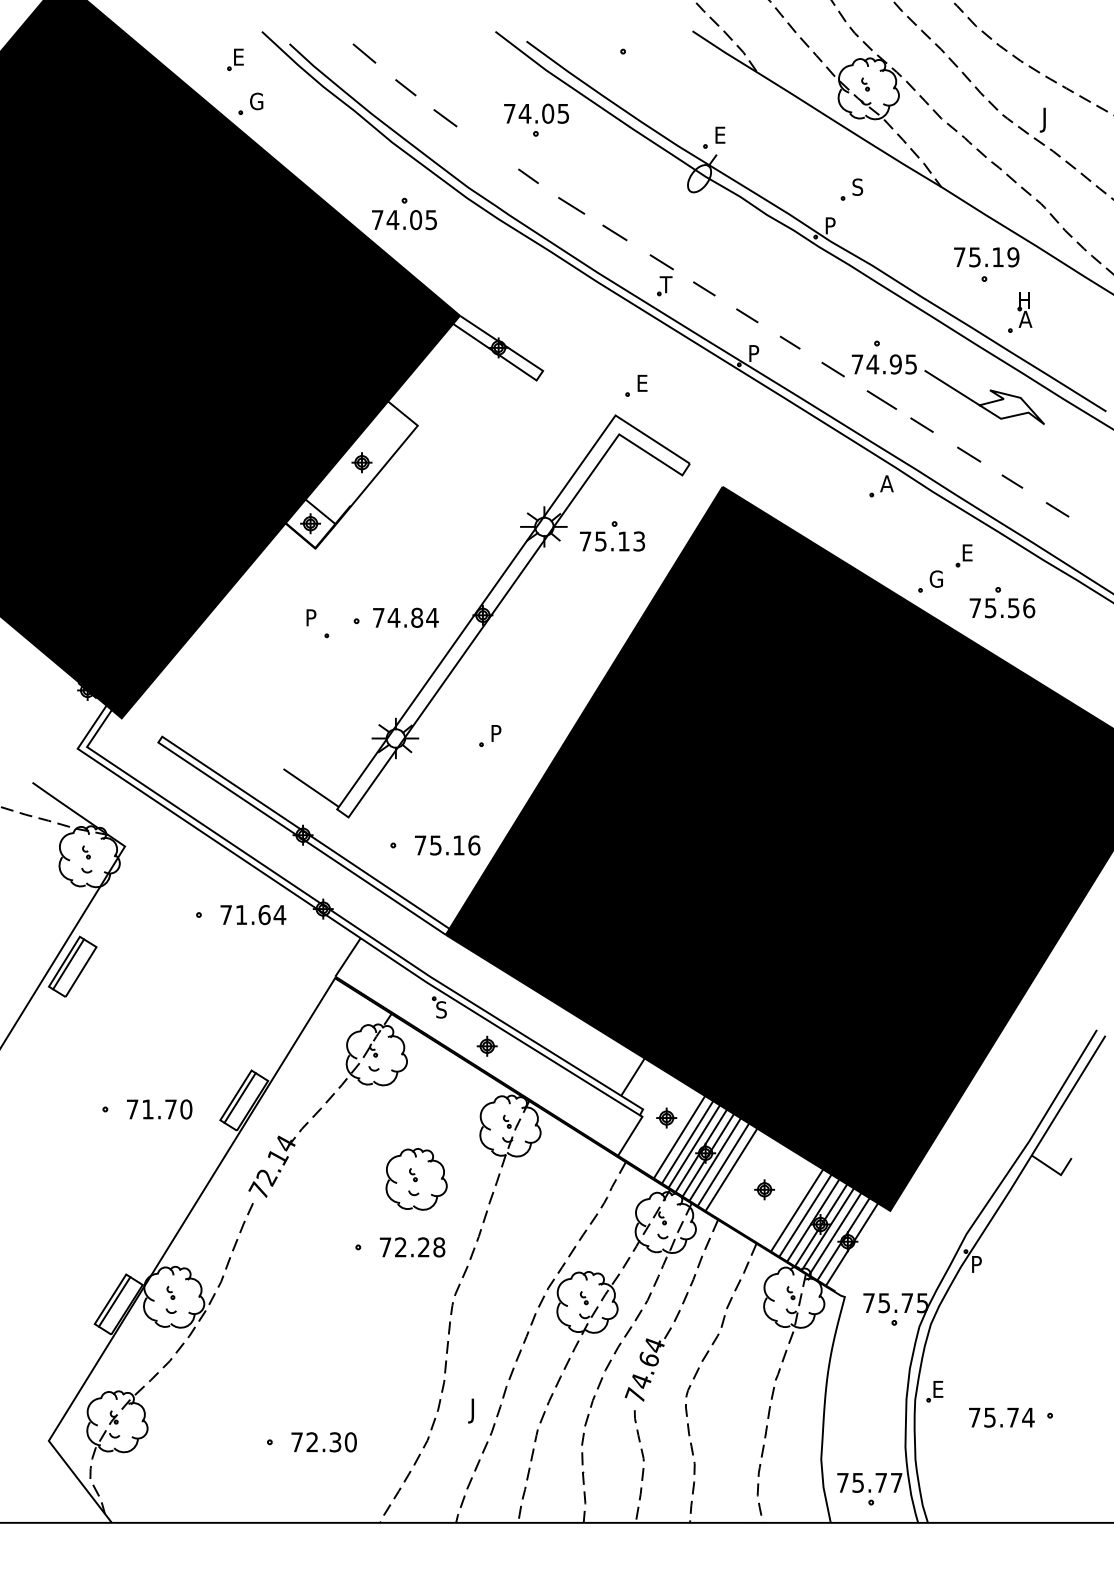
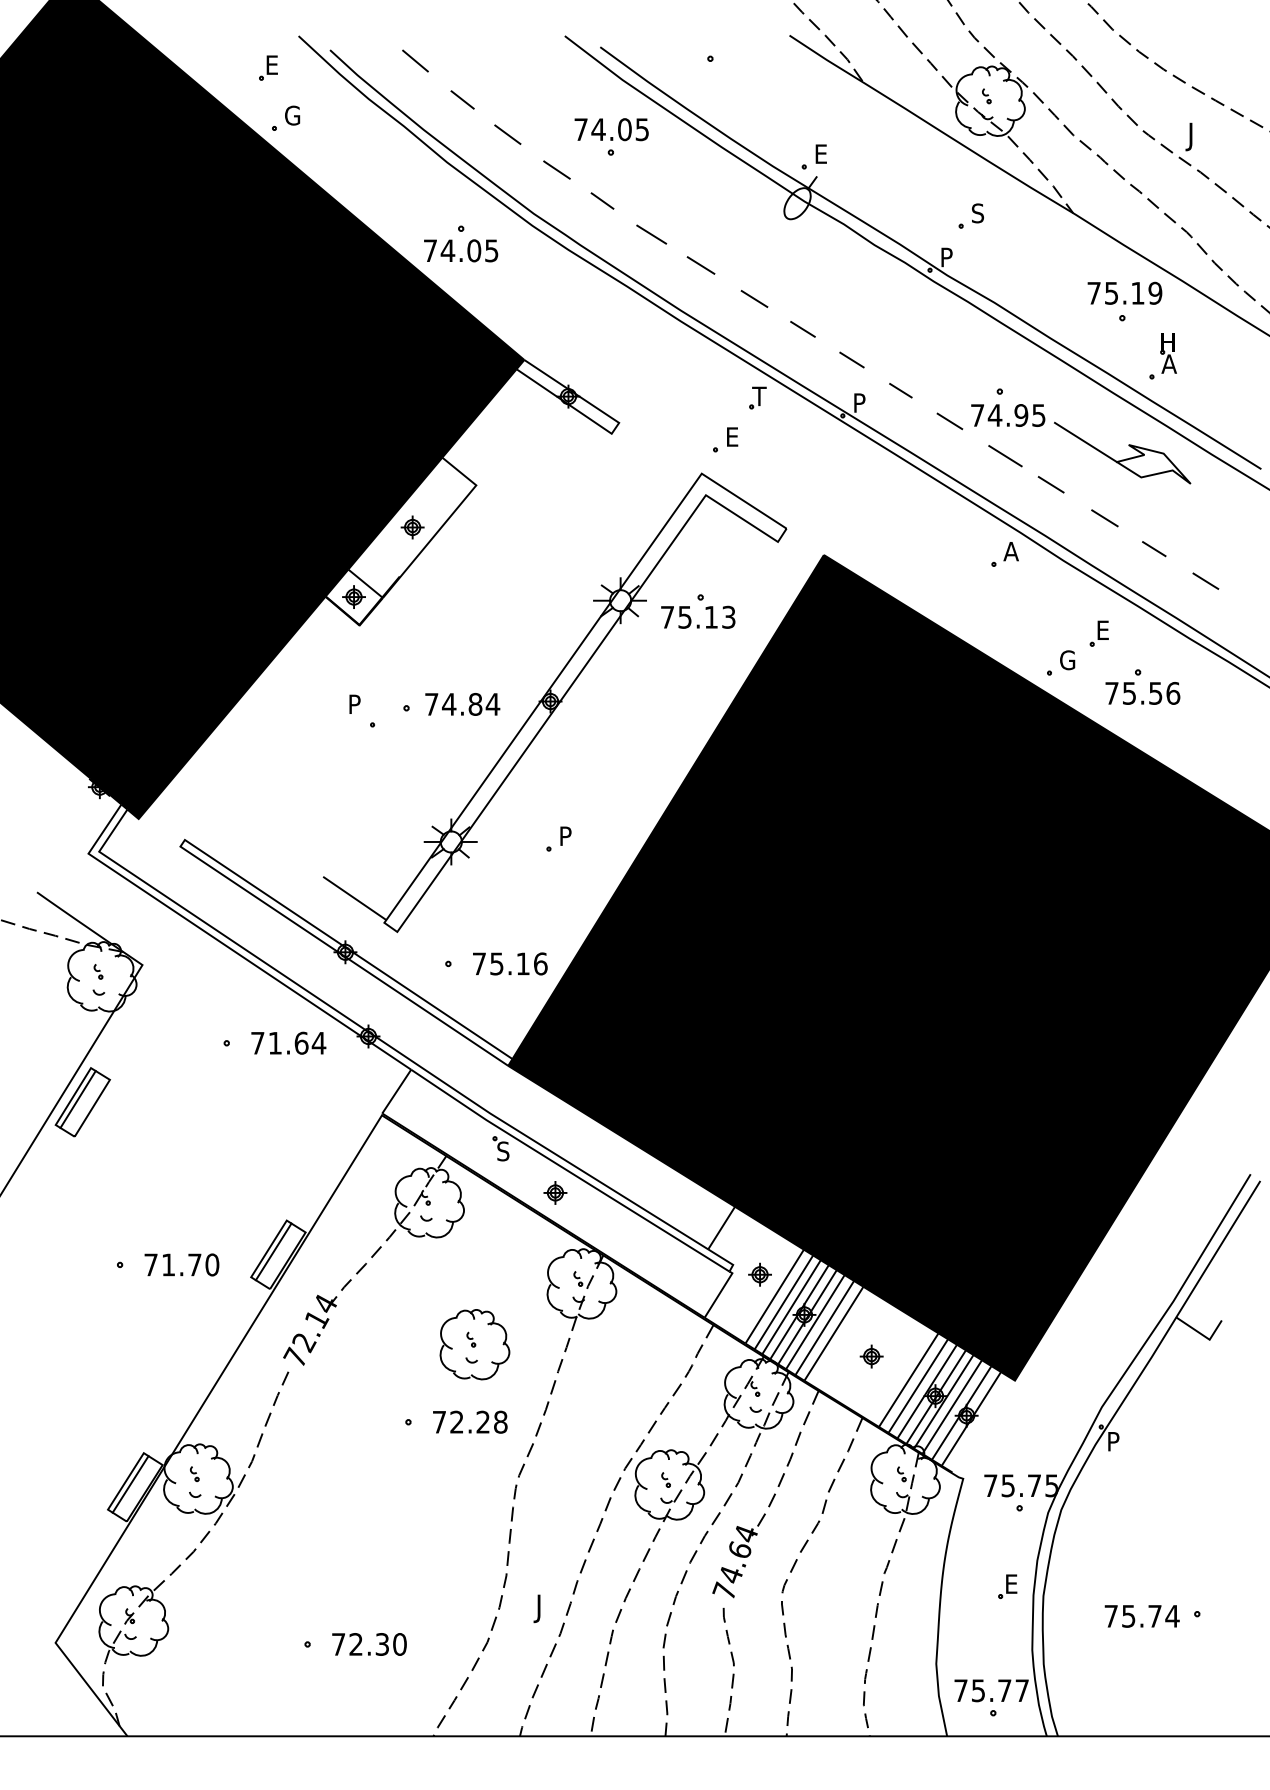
line: (488, 148) -> (556, 169), added
part: (664, 286) -> (757, 398), moved
part: (934, 1391) -> (1007, 1586), moved

